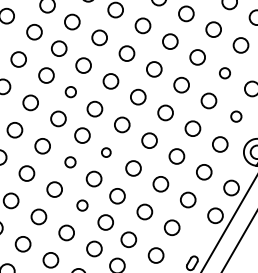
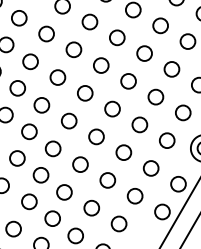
circle: (224, 73) -> (171, 69), size x1.43
circle: (70, 91) -> (17, 87), size x1.43
circle: (236, 116) -> (183, 112), size x1.43
circle: (106, 152) -> (53, 148), size x1.67
circle: (70, 162) -> (17, 158), size x1.43
circle: (82, 205) -> (29, 201), size x1.43

